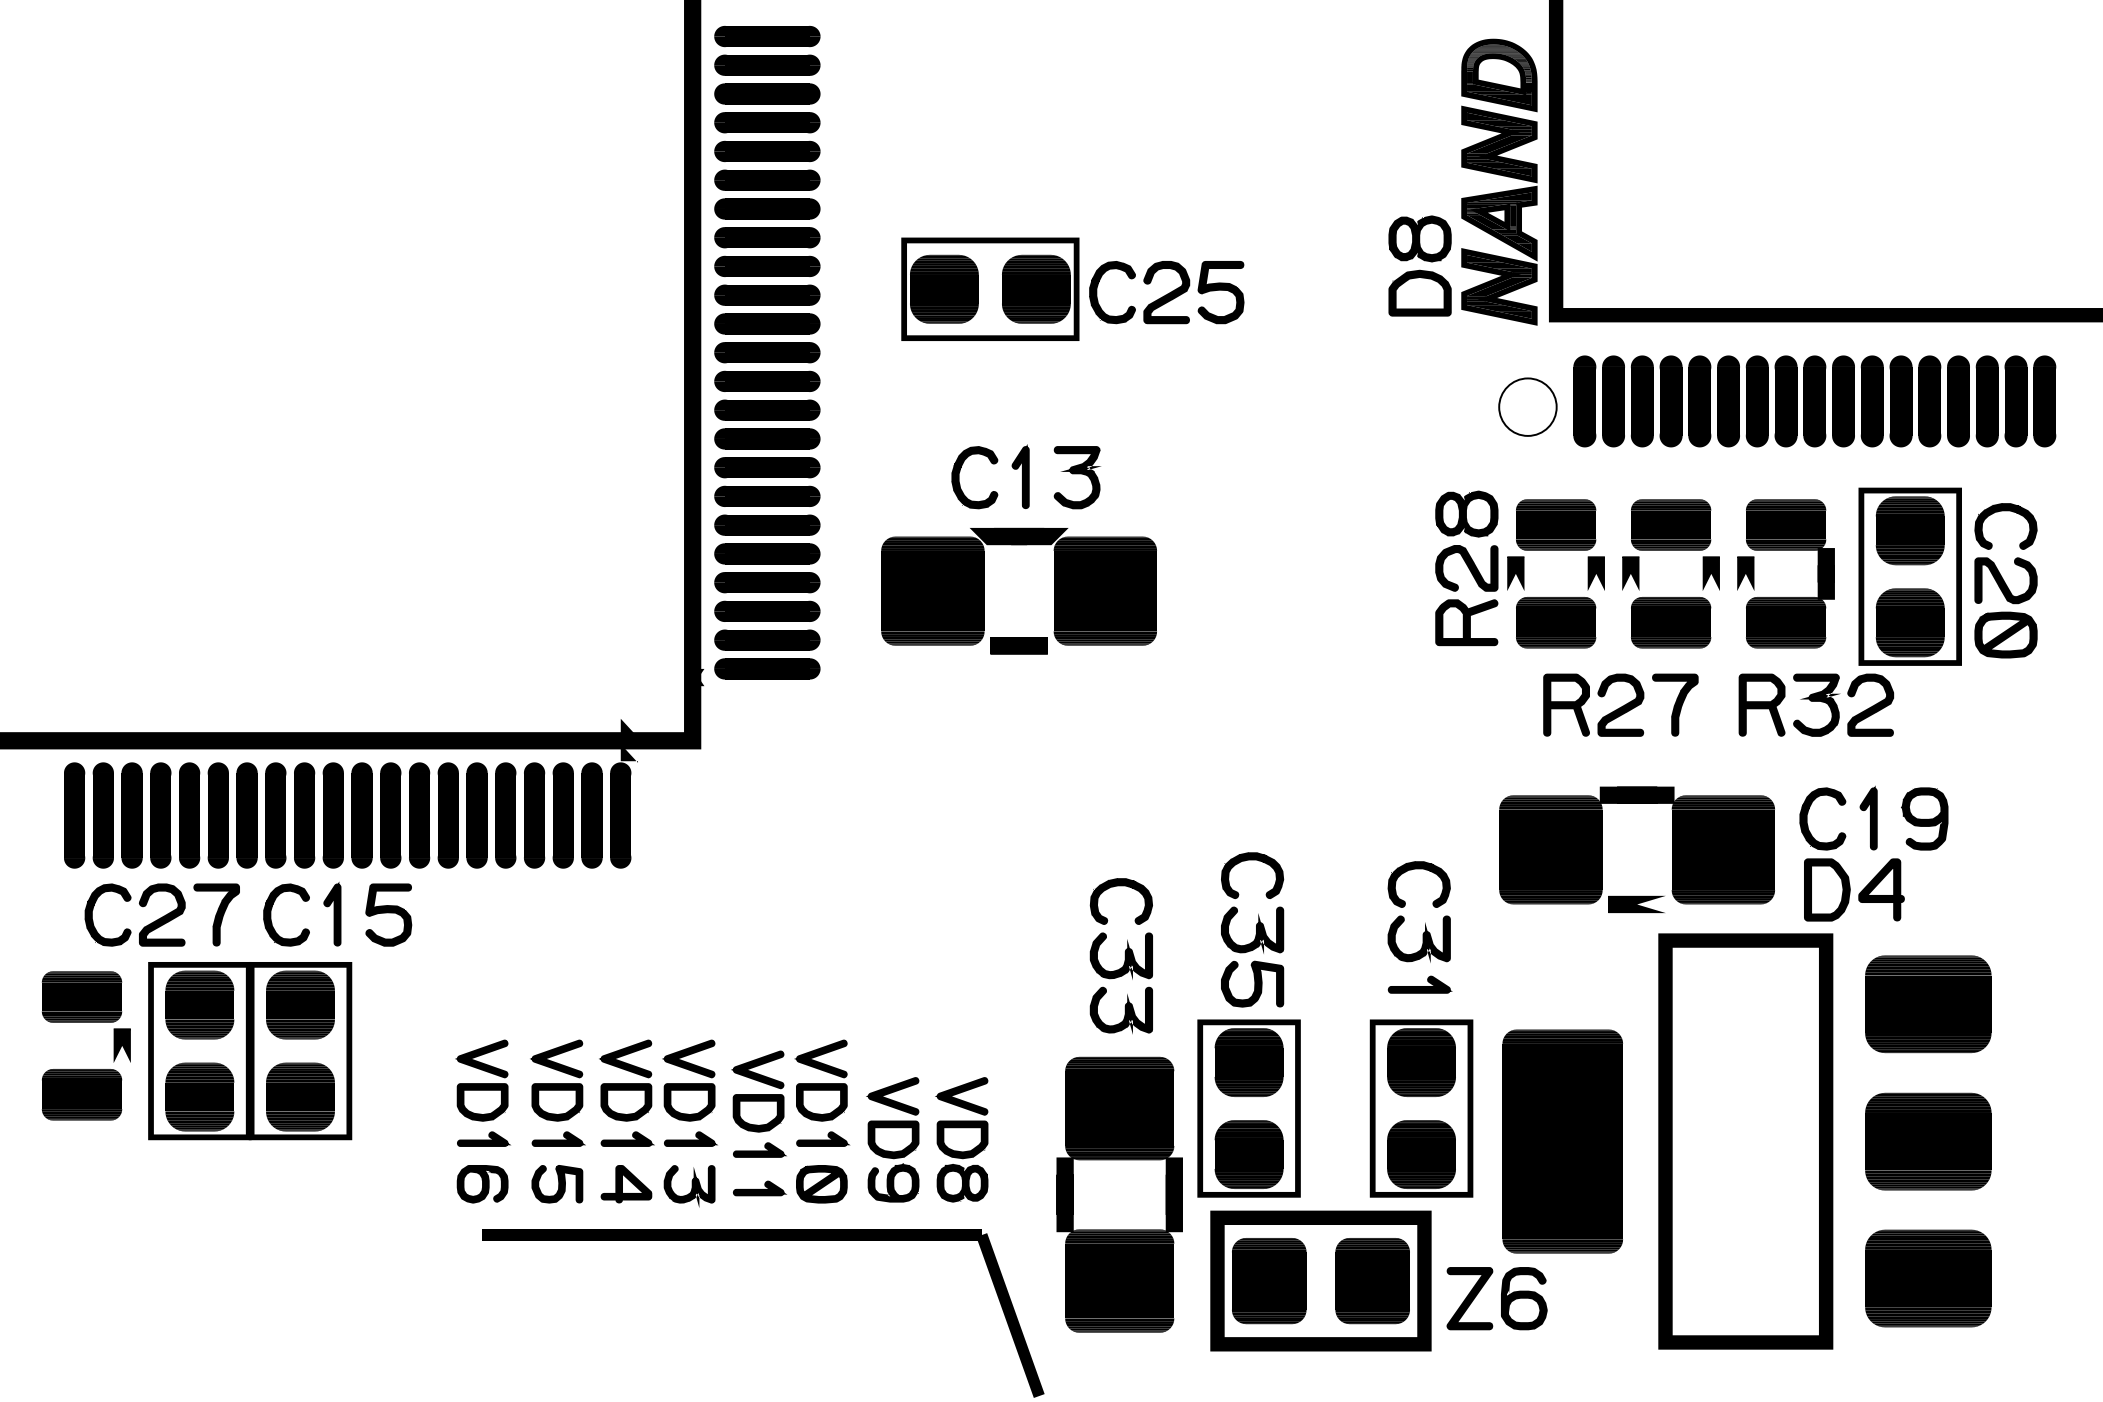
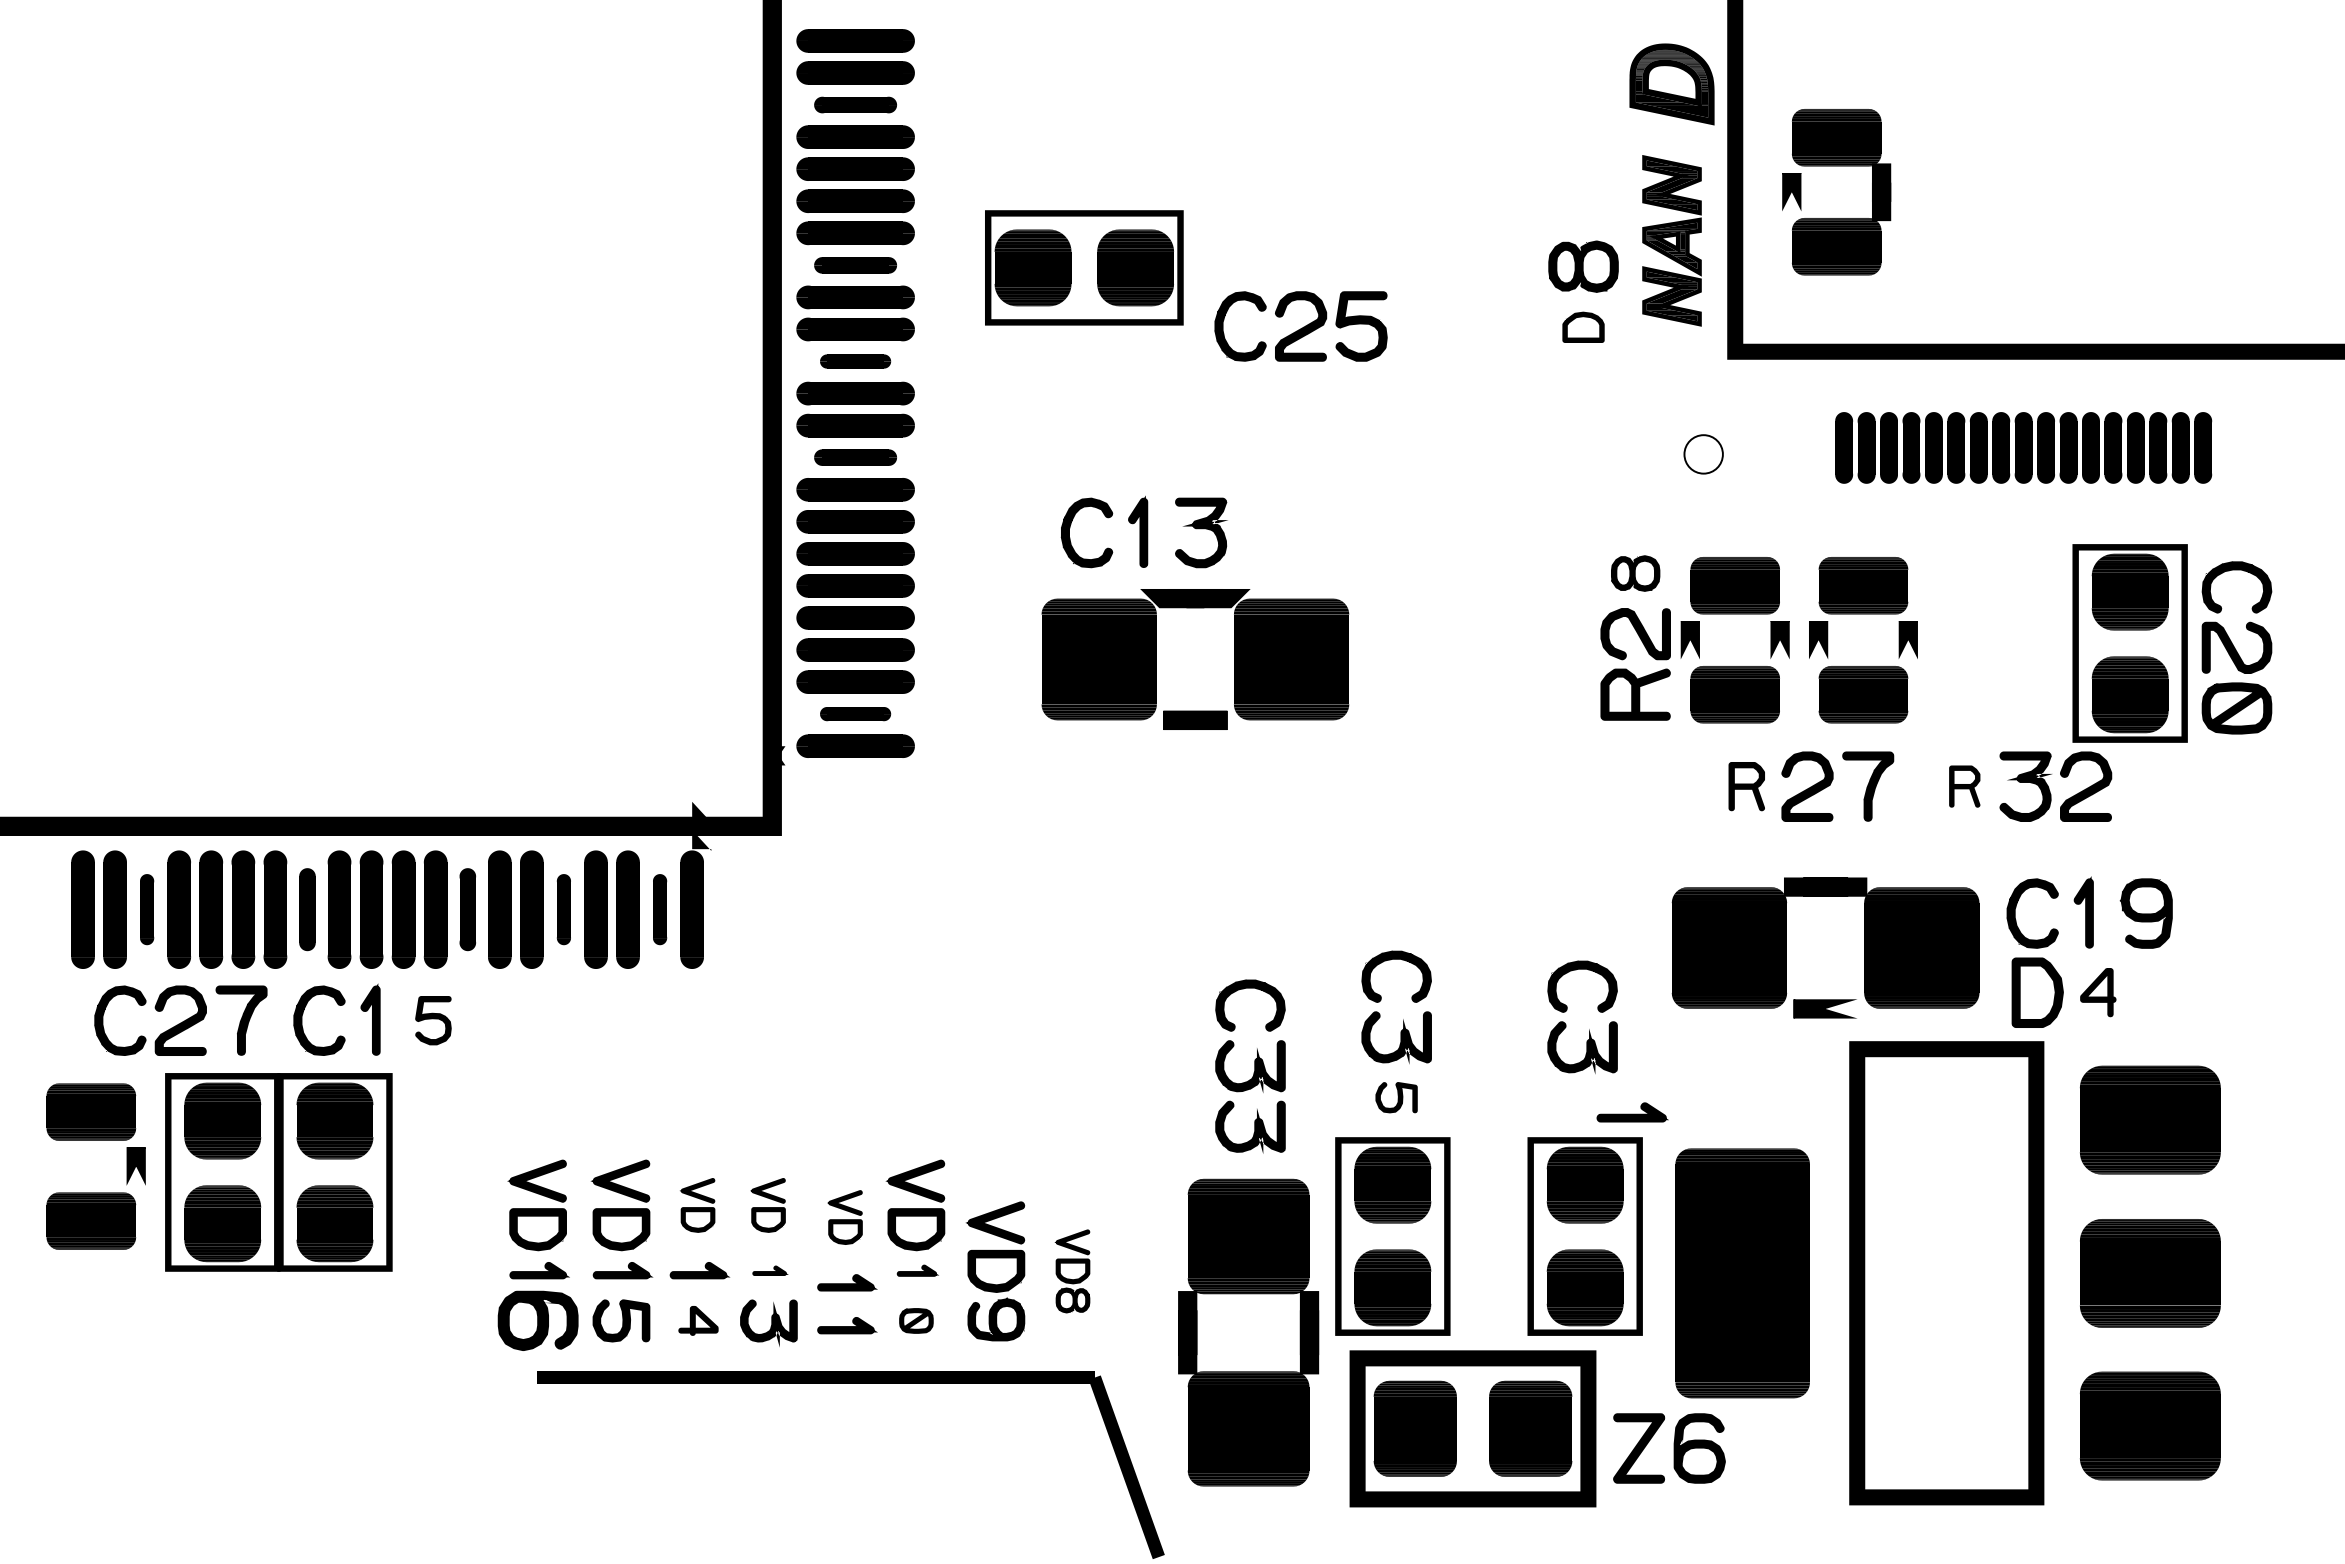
part: (767, 93) -> (855, 104), size x0.7
part: (1498, 215) -> (1671, 240), size x0.7
part: (767, 237) -> (855, 265), size x0.7
part: (990, 288) -> (1084, 267), moved
part: (1420, 293) -> (1583, 327), size x0.6
part: (767, 323) -> (855, 361), size x0.6
part: (1814, 401) -> (2023, 447), size x0.7
part: (1527, 407) -> (1703, 454), size x0.6
part: (767, 410) -> (855, 457), size x0.7
part: (1466, 514) -> (1635, 573), size x0.7
part: (1785, 550) -> (1836, 166), moved
part: (984, 591) -> (1156, 659), moved
part: (767, 639) -> (855, 713), size x0.6
part: (1566, 705) -> (1746, 786), size x0.7
part: (1761, 705) -> (1964, 786), size x0.6
part: (131, 815) -> (146, 909), size x0.6
part: (275, 815) -> (307, 909), size x0.7
part: (419, 815) -> (467, 909), size x0.7
part: (505, 815) -> (563, 909), size x0.6
part: (591, 815) -> (659, 909), size x0.6
part: (1881, 889) -> (2098, 992), size x0.7
part: (388, 914) -> (433, 1020), size x0.7
part: (1252, 983) -> (1396, 1097), size x0.6
part: (1420, 984) -> (1632, 1112), moved
part: (625, 1080) -> (697, 1205), size x0.6
part: (688, 1080) -> (767, 1205), size x0.6
part: (757, 1091) -> (844, 1217), size x0.6
part: (691, 1139) -> (770, 1270), size x0.6
part: (822, 1139) -> (917, 1270), size x0.7
part: (961, 1139) -> (1072, 1271), size x0.6
part: (482, 1183) -> (537, 1320), size x1.4
part: (626, 1183) -> (698, 1320), size x0.7
part: (821, 1183) -> (916, 1320), size x0.6

